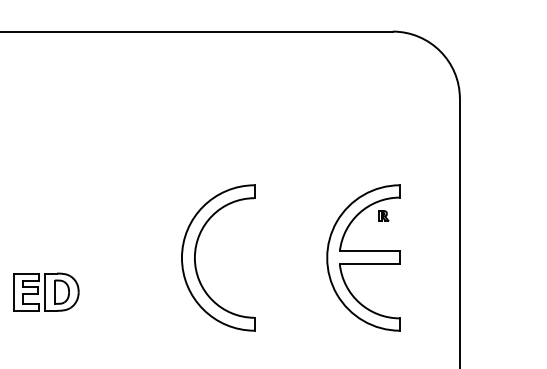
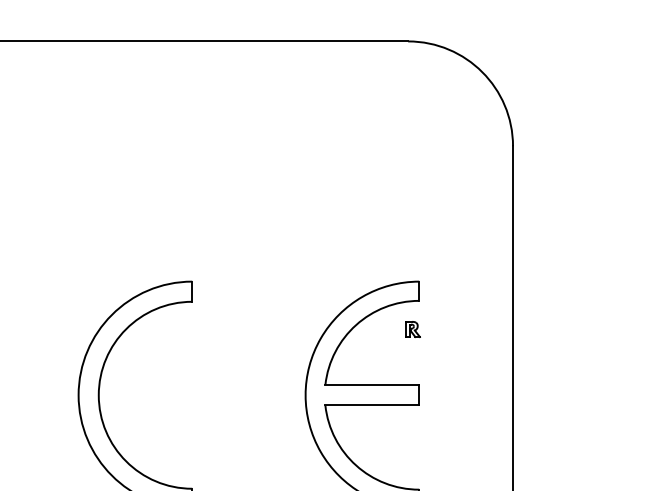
part: (383, 215) -> (412, 328), moved

